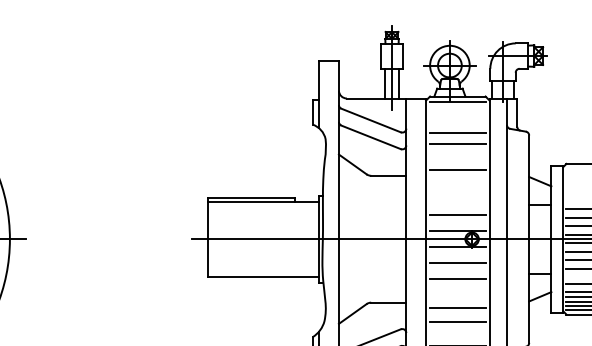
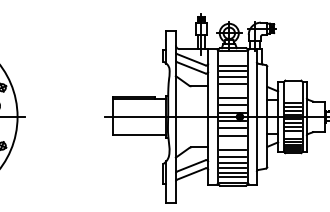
line: (456, 157) -> (232, 77), added
line: (456, 198) -> (232, 97), added
line: (456, 333) -> (232, 162), added

